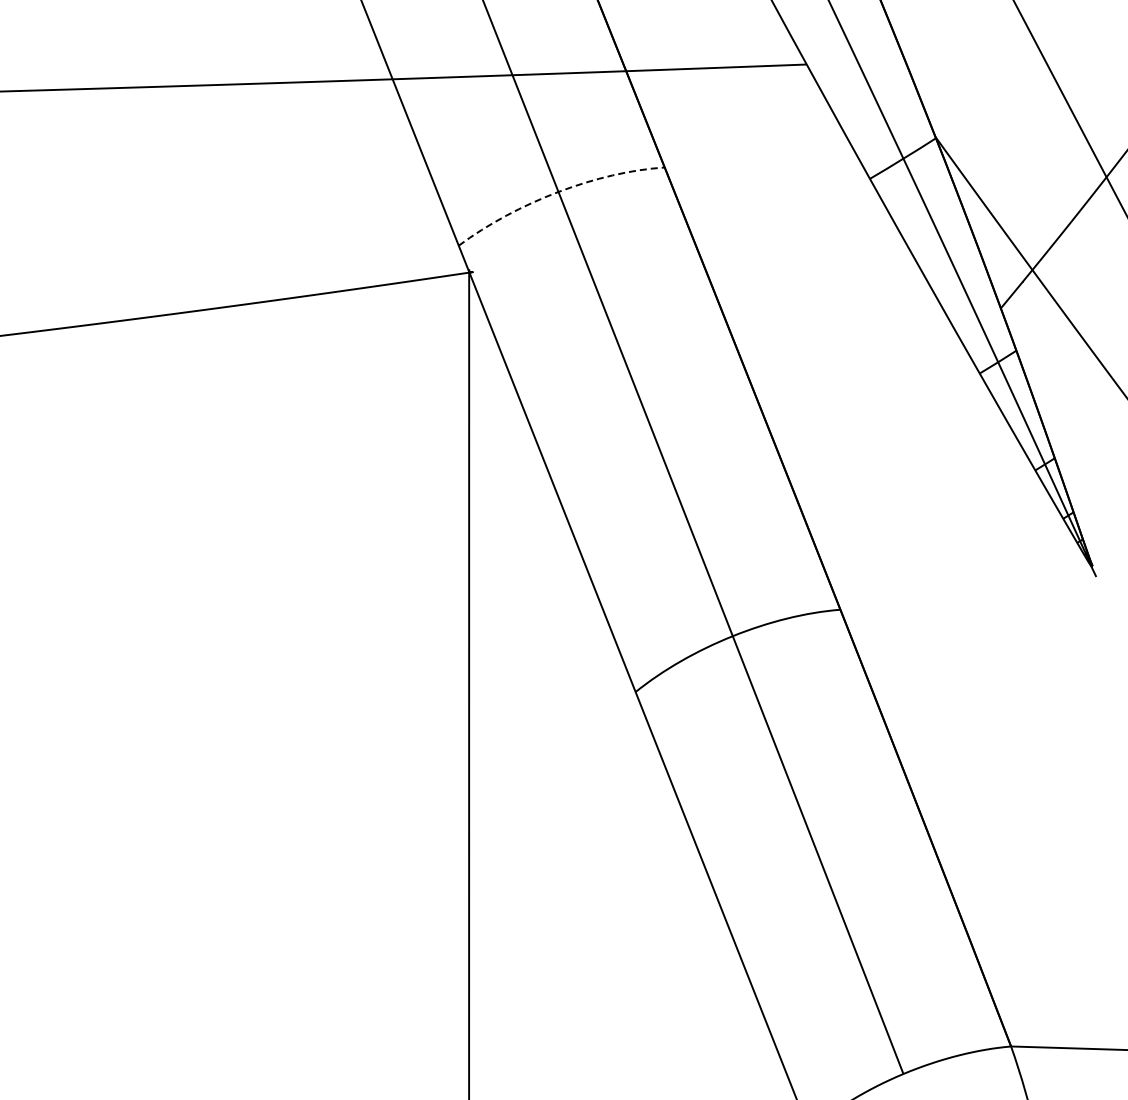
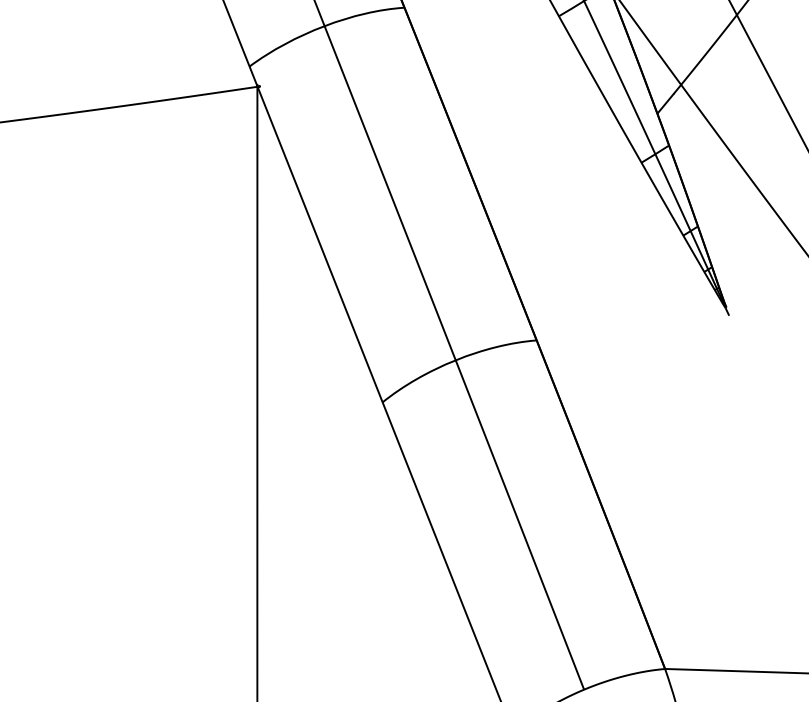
arc: (557, 192) -> (323, 26), dashed -> solid

